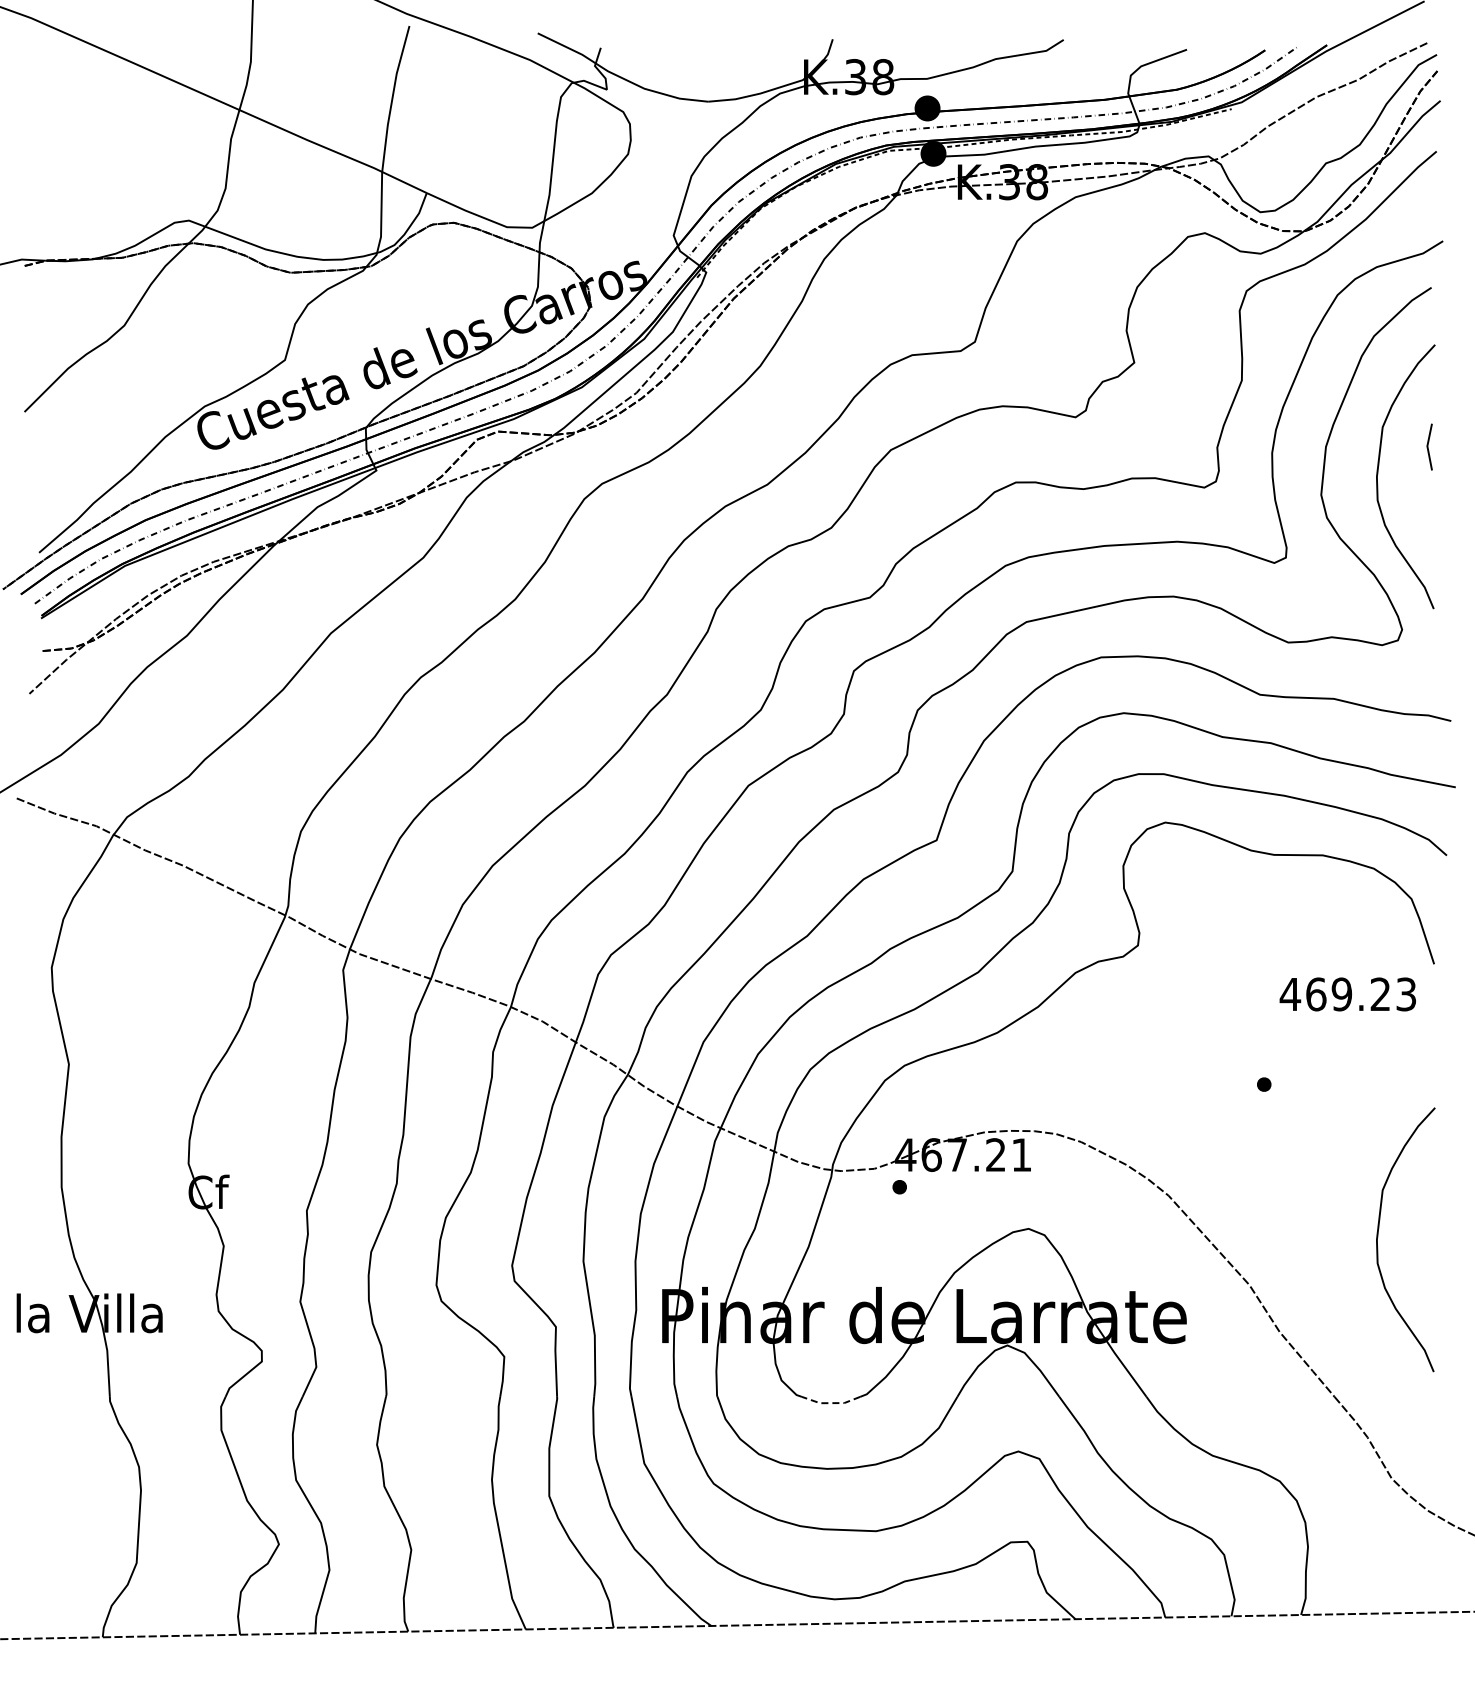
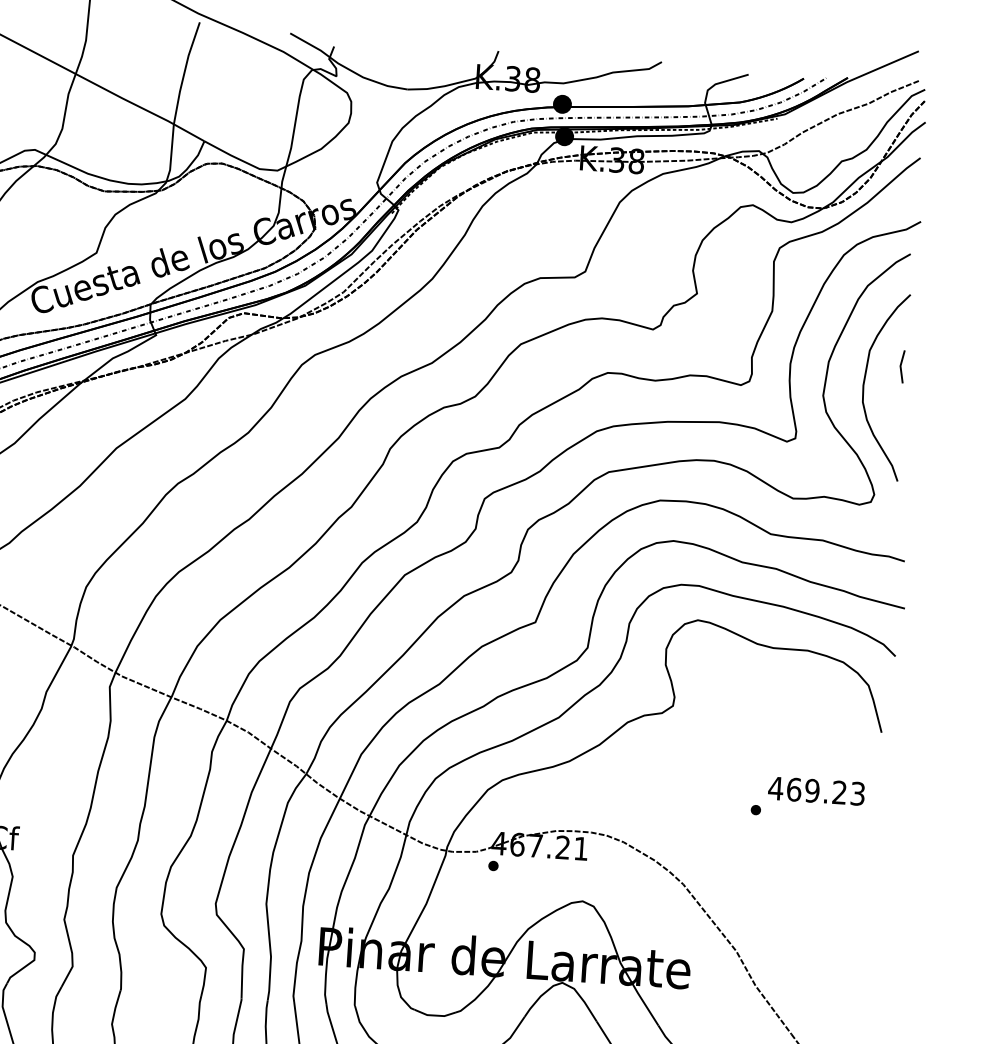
text: (1347, 994) -> (816, 791), moved
curve: (1378, 1237) -> (829, 923), removed
line: (830, 1403) -> (434, 1015), dashed -> solid

